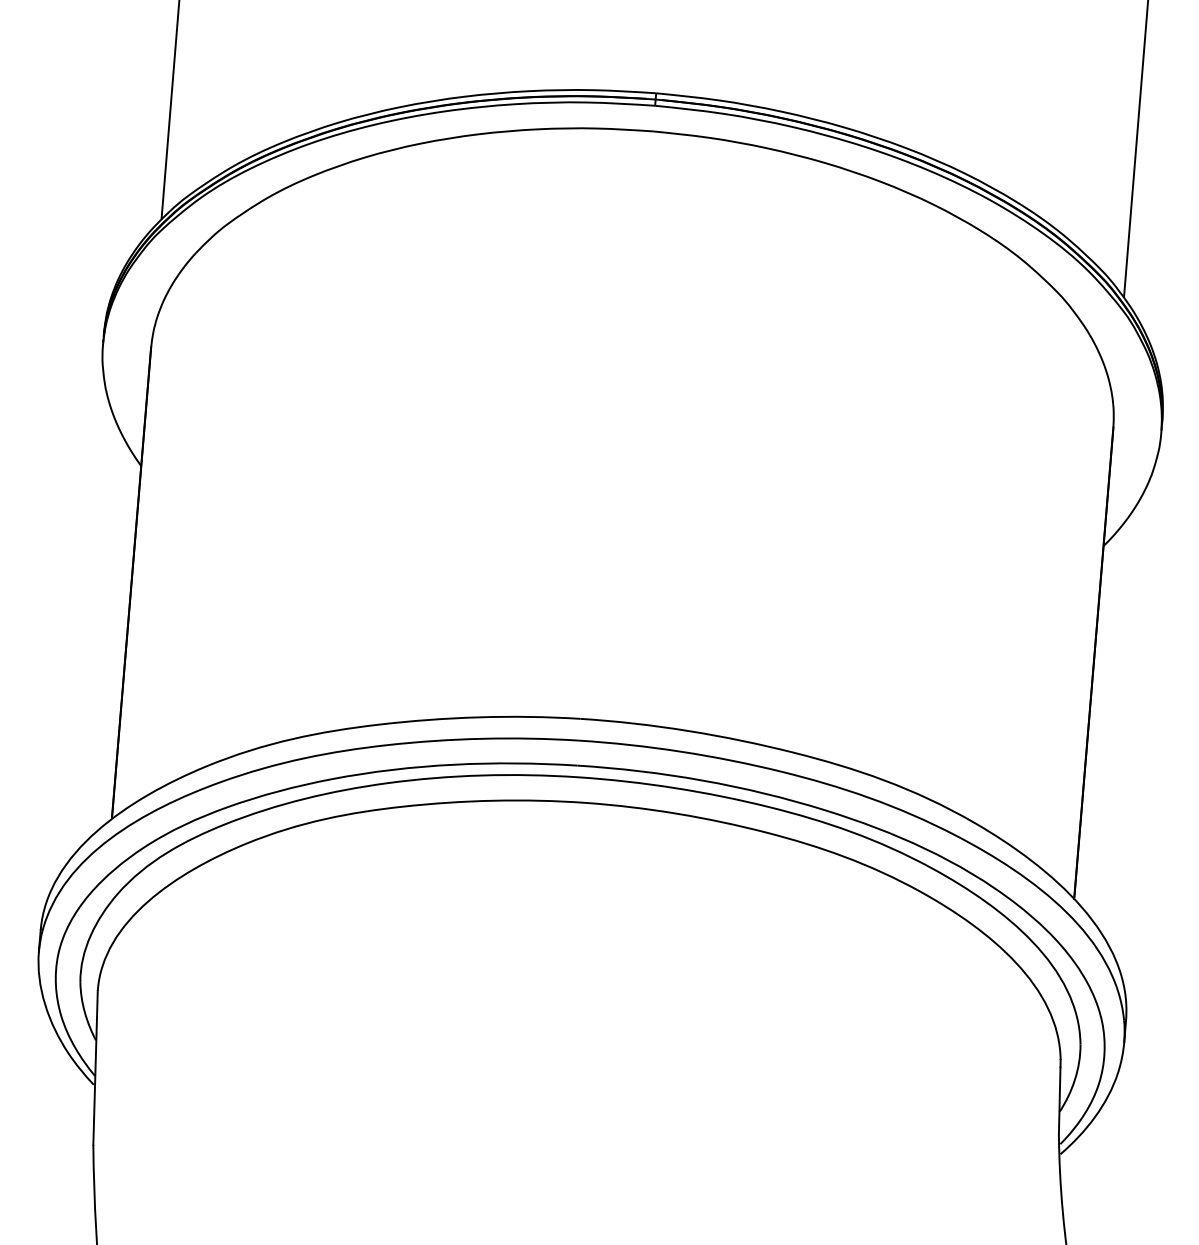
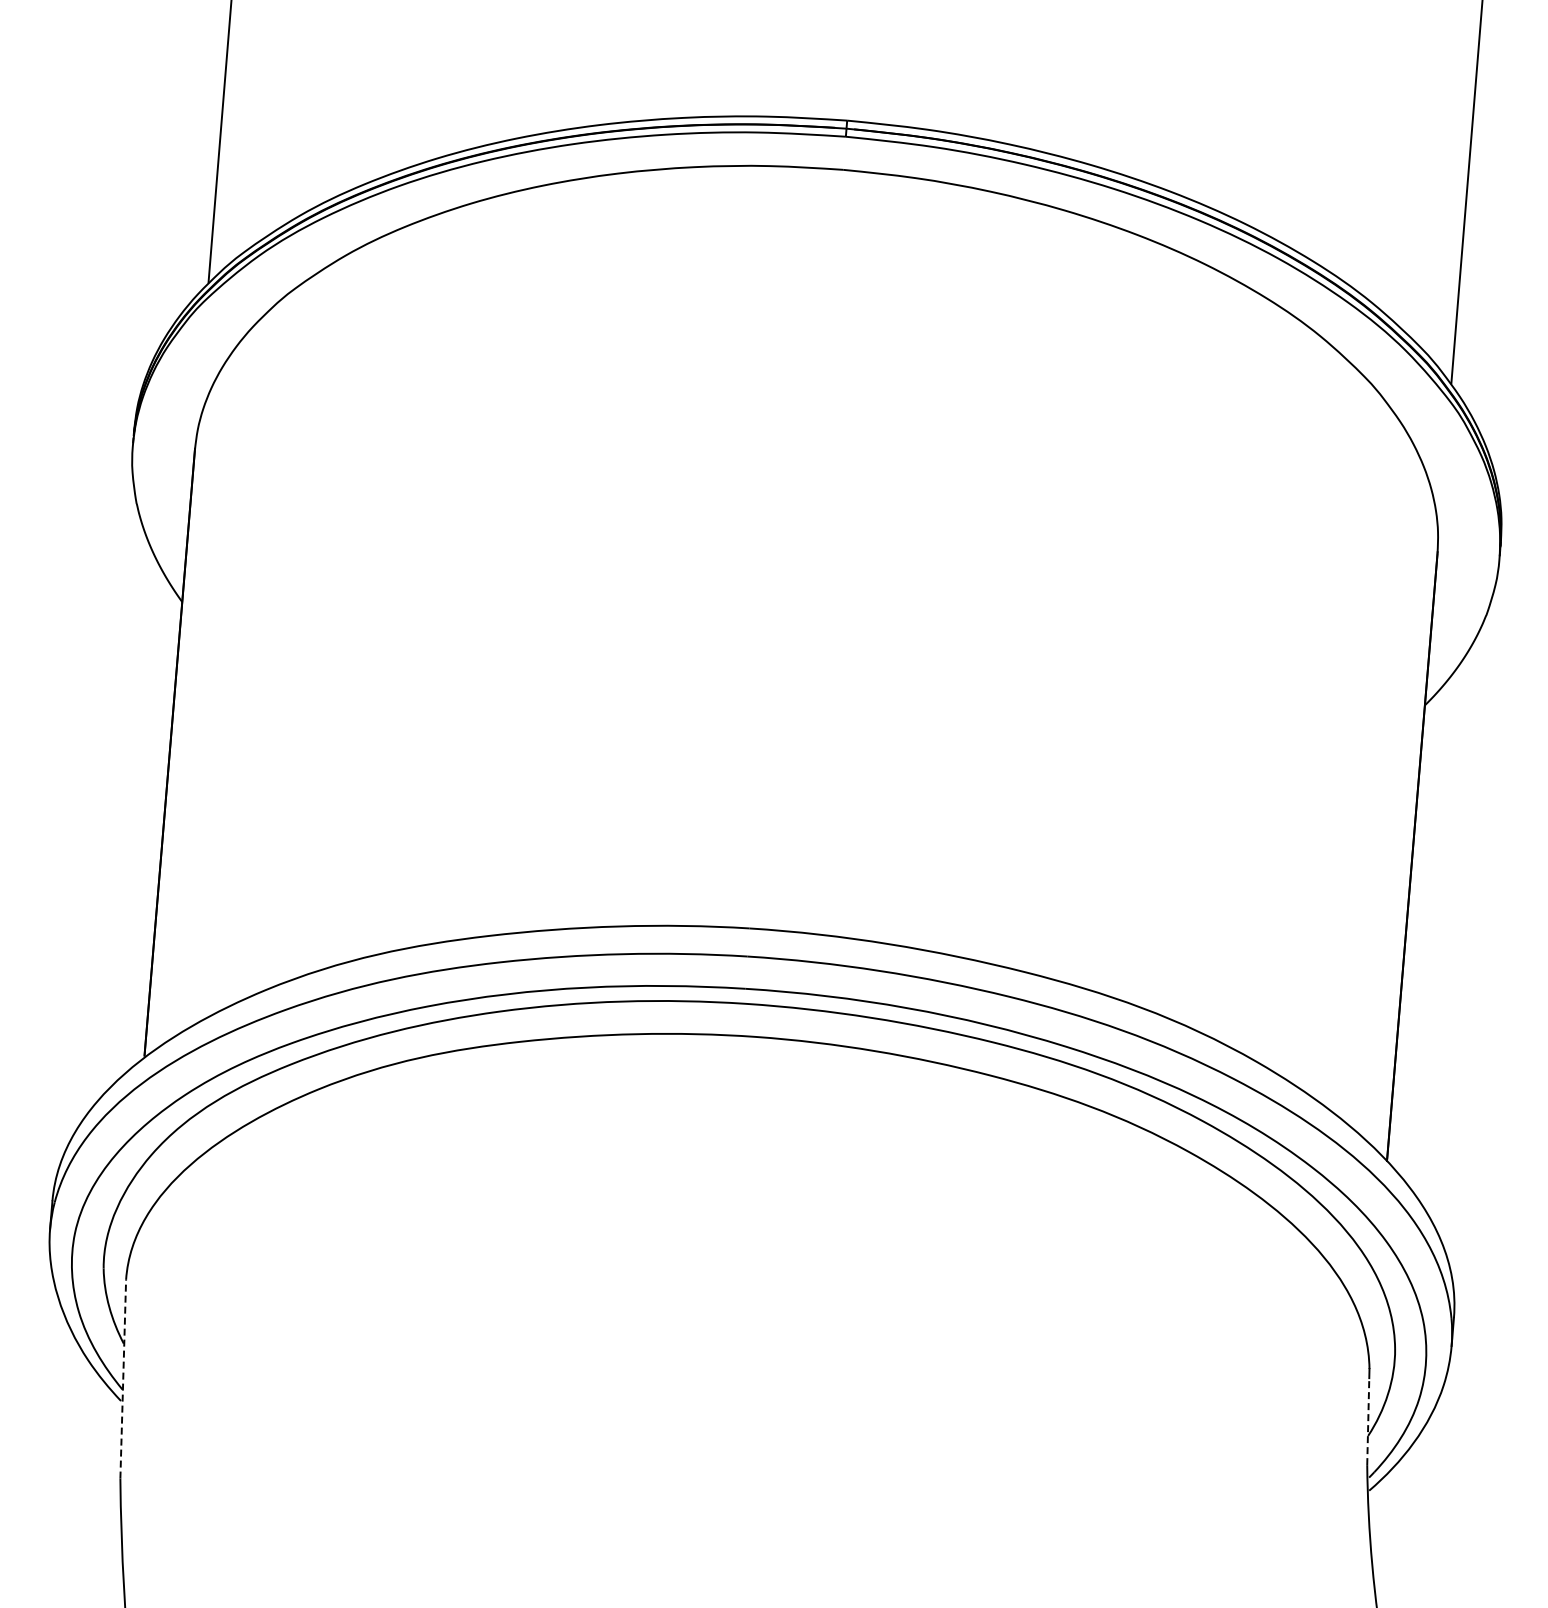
line: (95, 1067) -> (123, 1378), solid -> dashed
line: (1059, 1100) -> (1368, 1421), solid -> dashed

